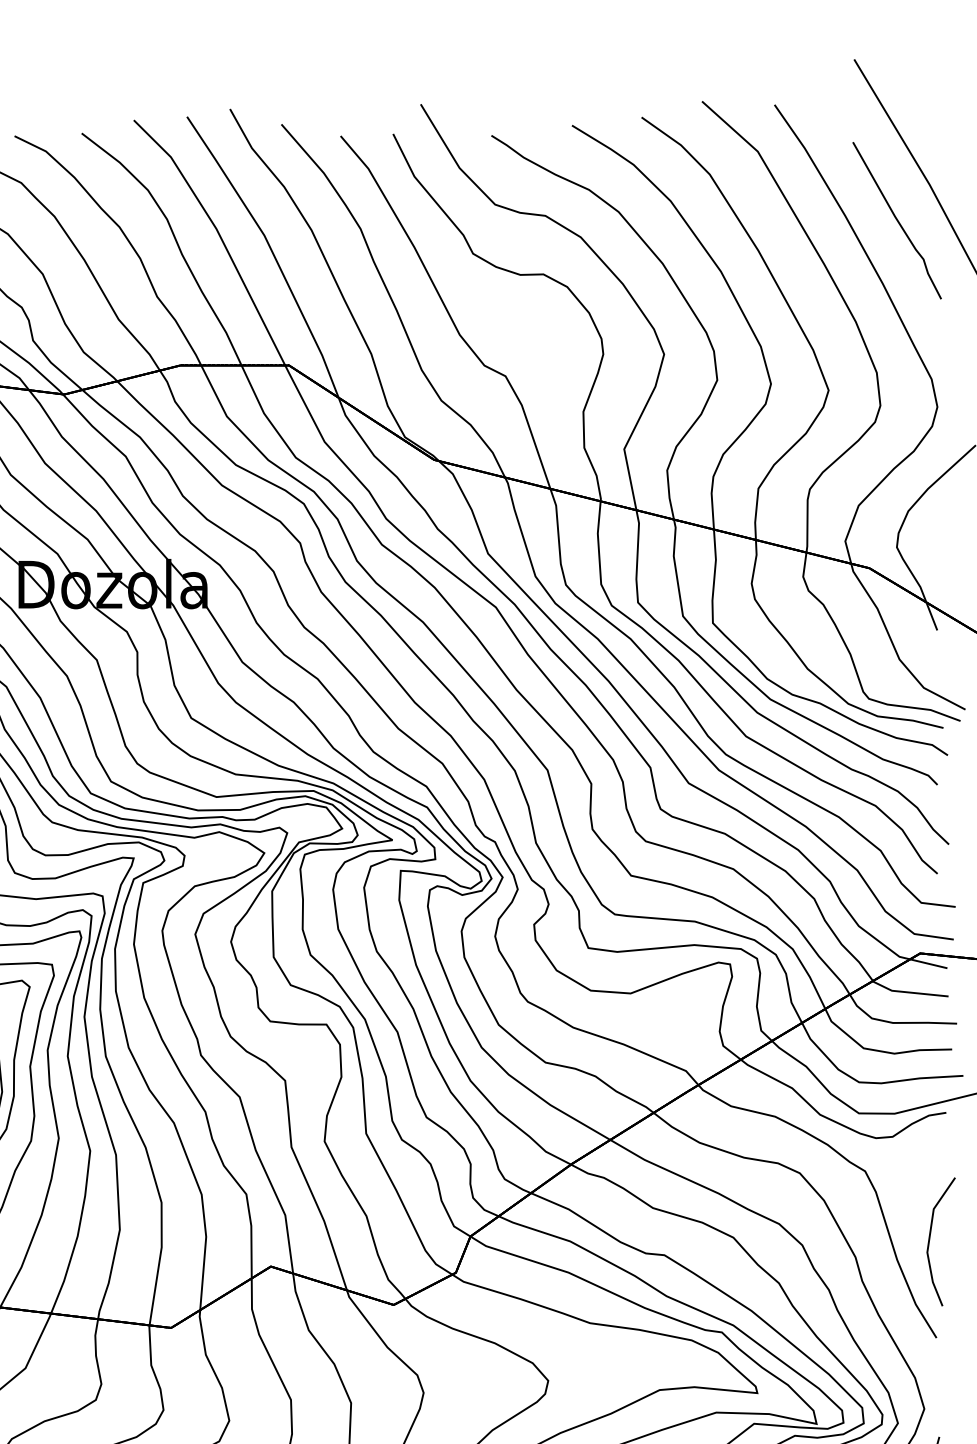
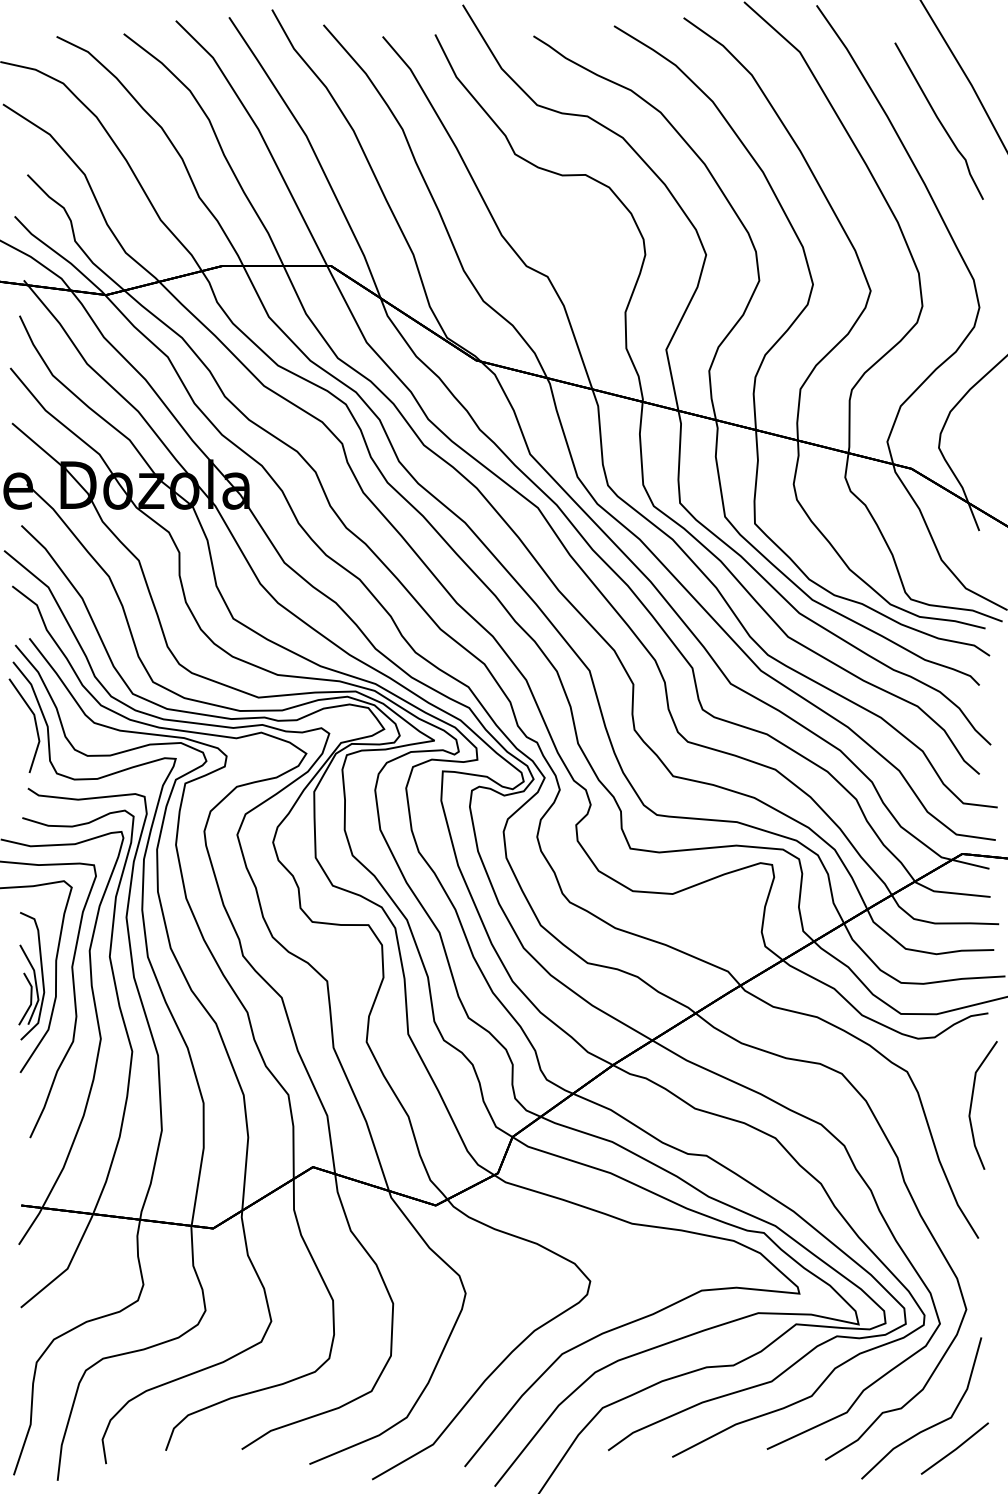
line: (930, 1239) -> (972, 1103), moved

